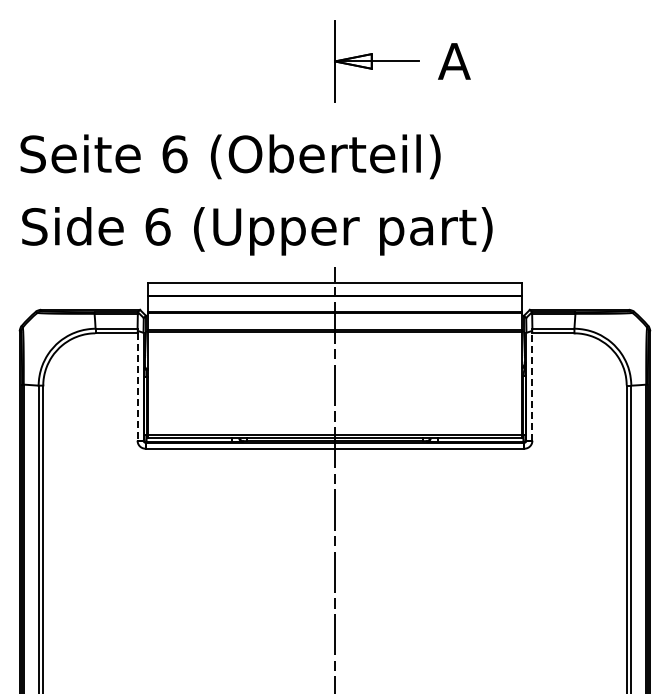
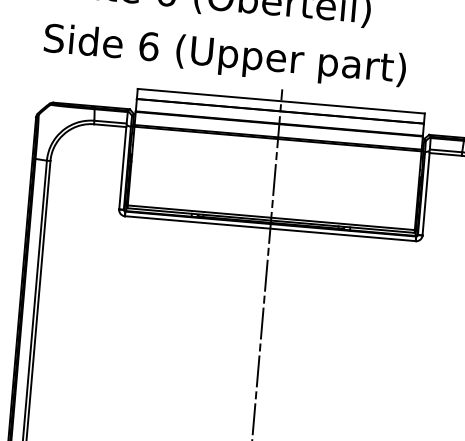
line: (137, 386) -> (122, 167), dashed -> solid
line: (532, 386) -> (426, 193), dashed -> solid

